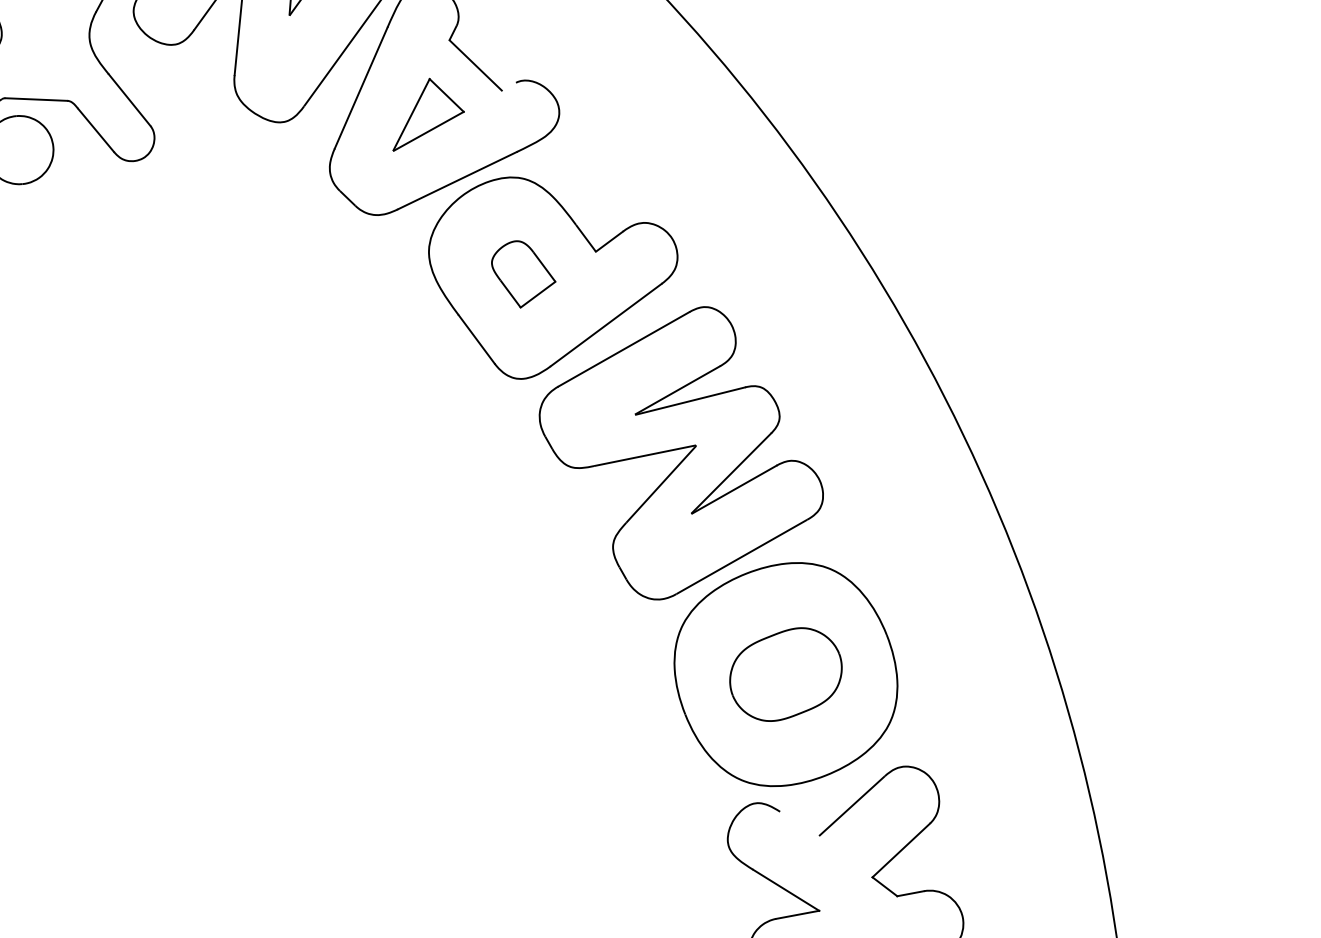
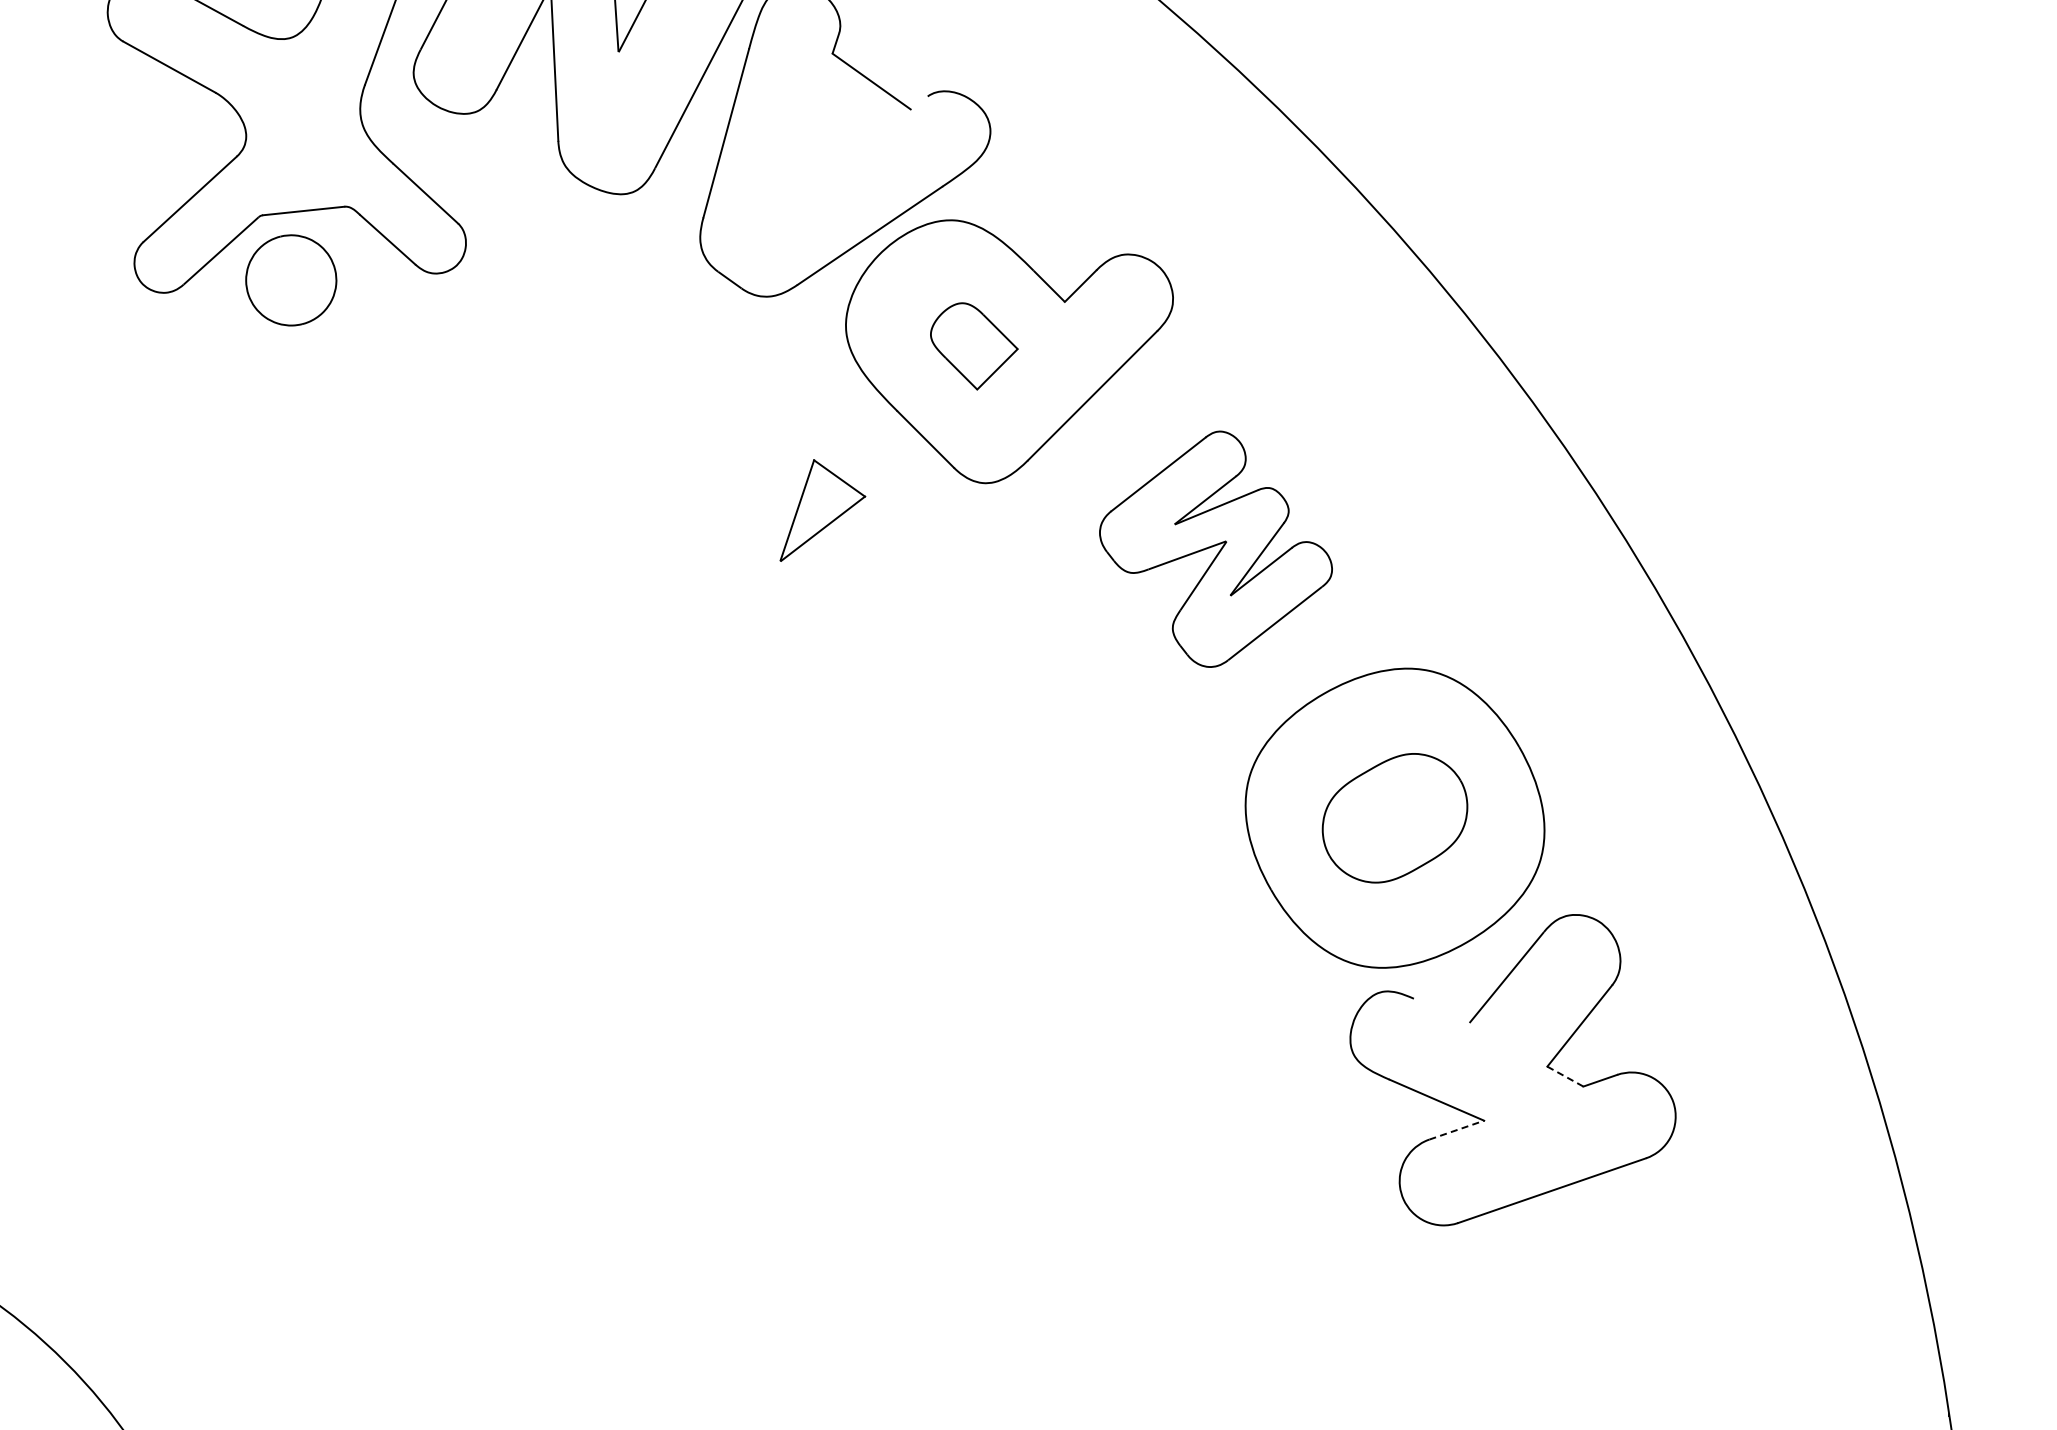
part: (430, 117) -> (822, 510), moved
part: (681, 453) -> (1215, 549), size x0.6
line: (885, 886) -> (1565, 1076), solid -> dashed
line: (797, 915) -> (1456, 1130), solid -> dashed

